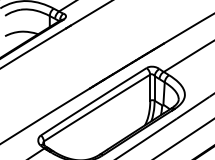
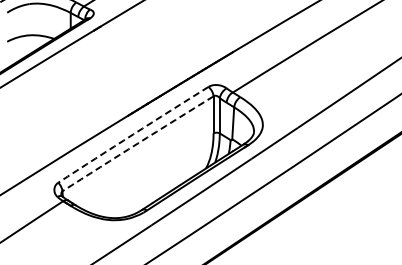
arc: (93, 101) -> (133, 134), solid -> dashed
arc: (96, 107) -> (137, 143), solid -> dashed

